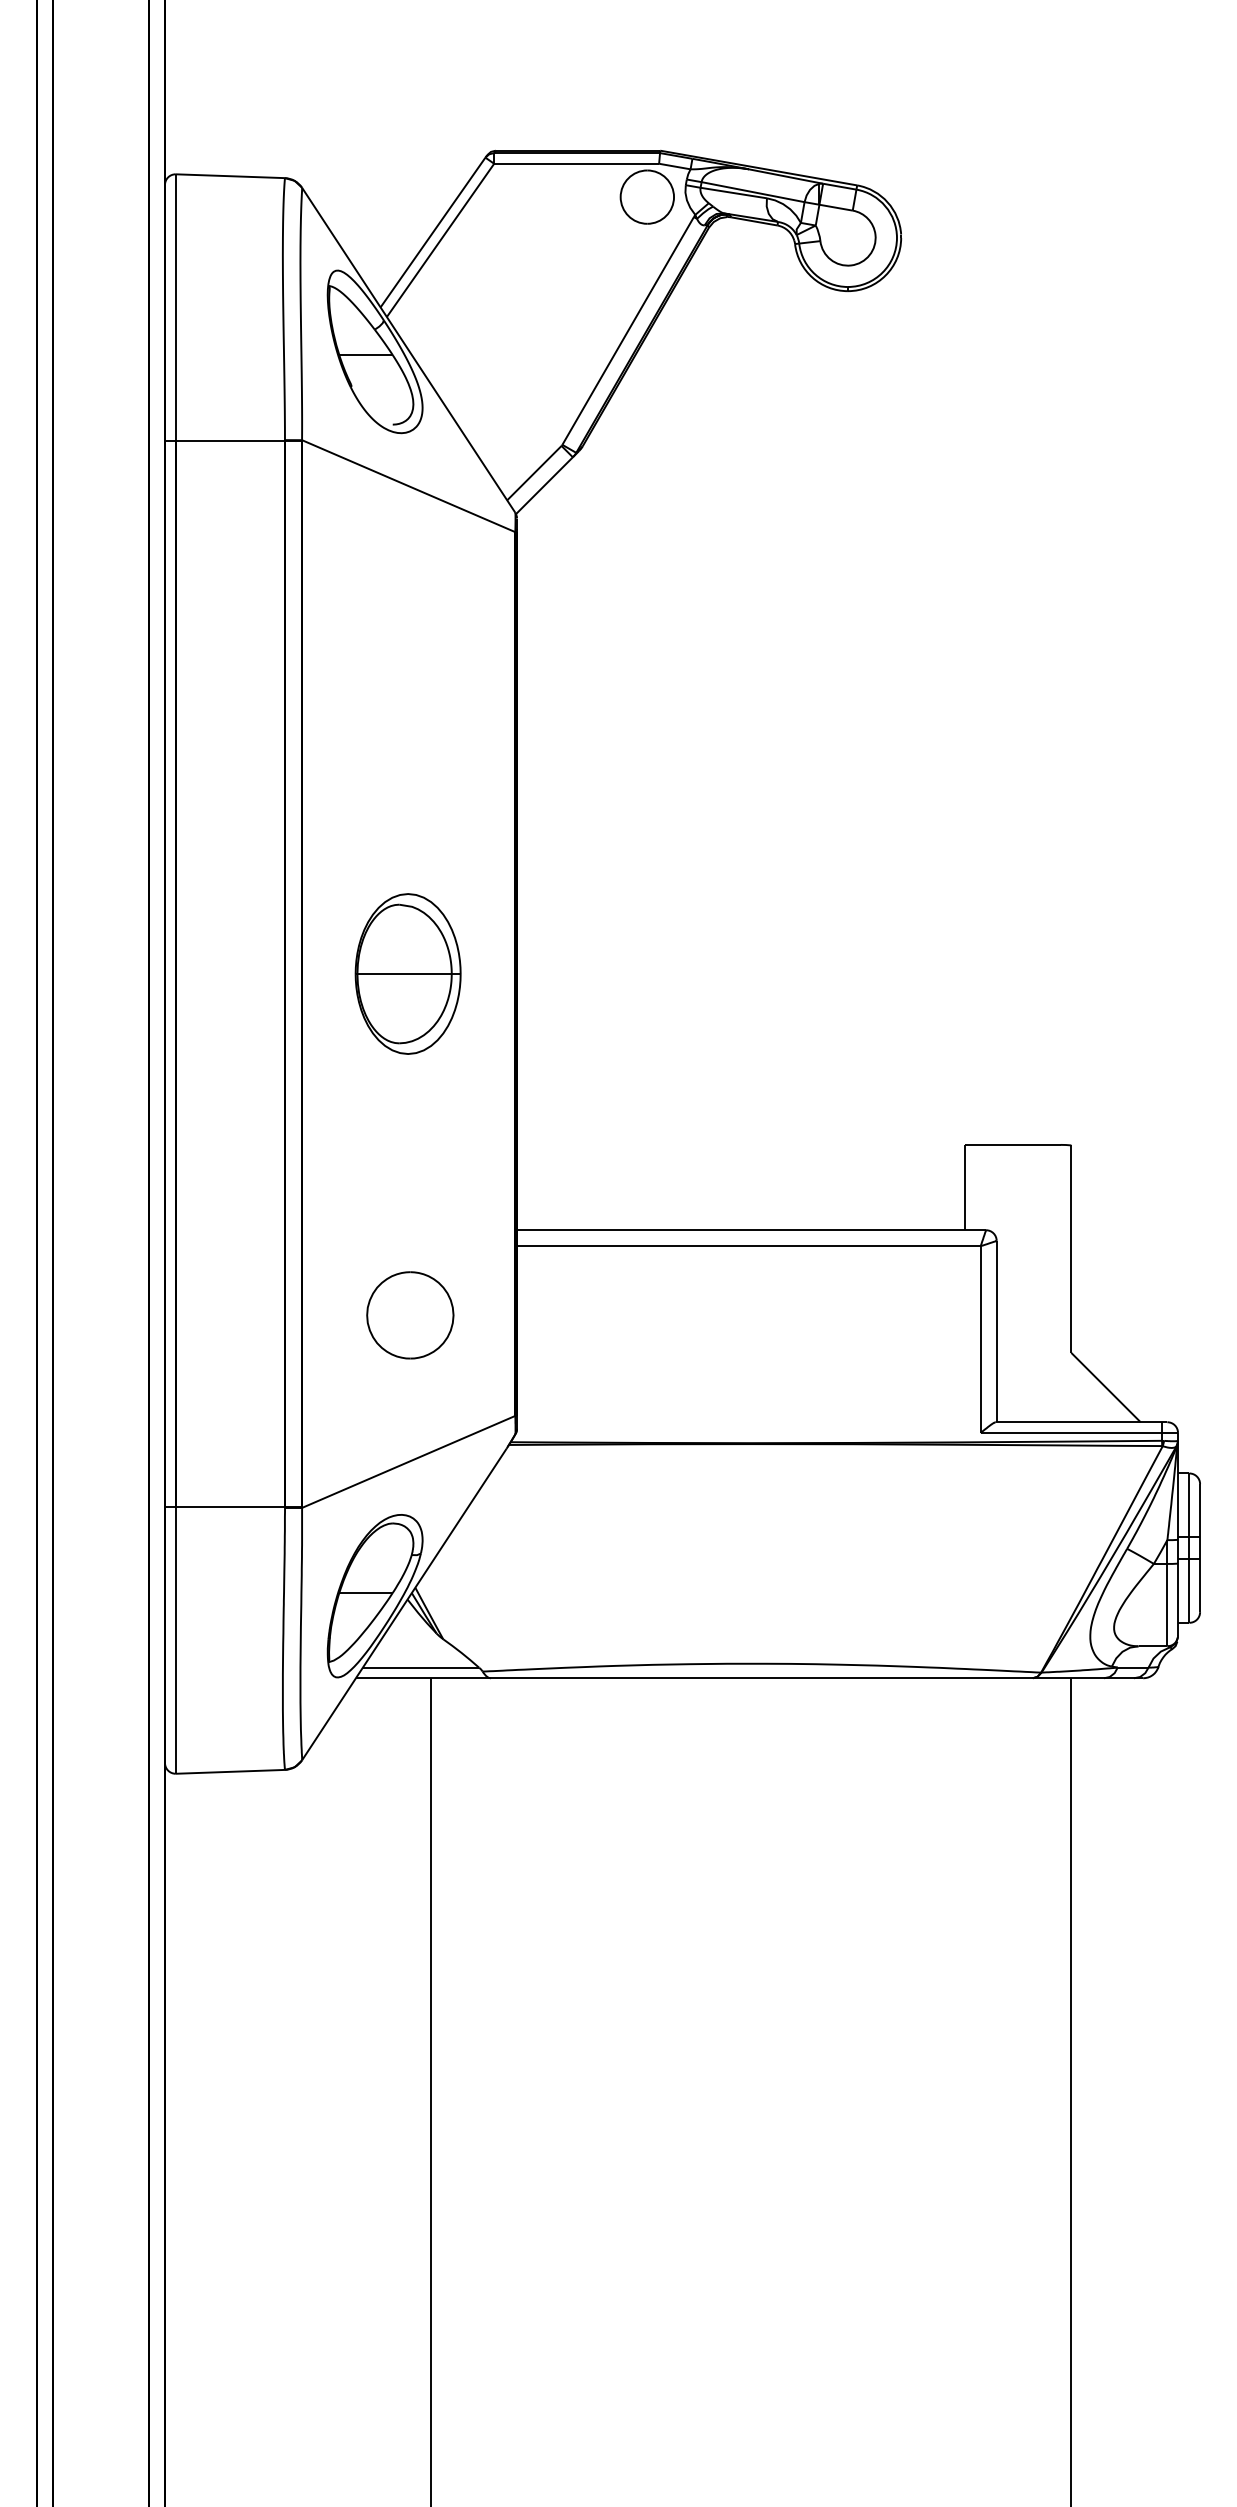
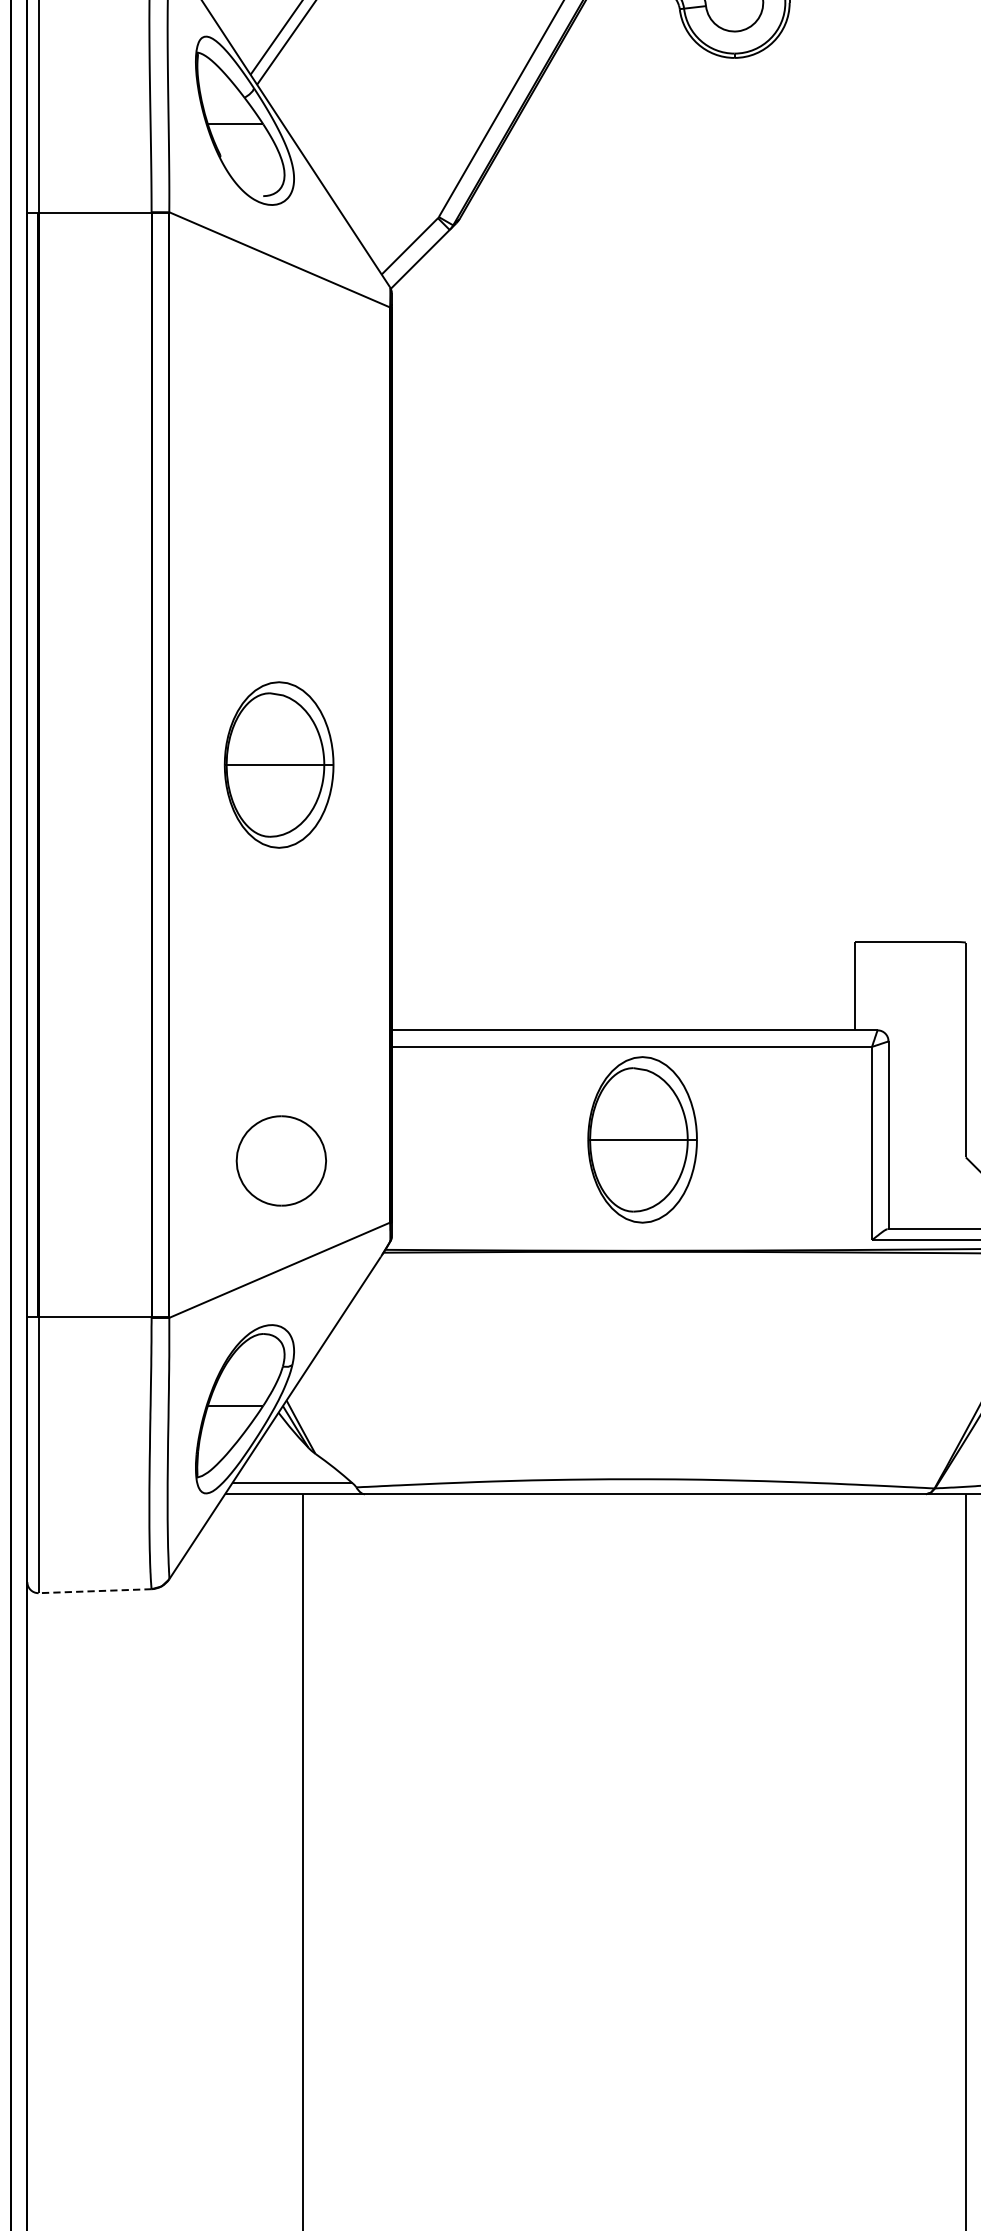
part: (410, 1315) -> (281, 1161), moved
part: (758, 1335) -> (641, 1139), added
line: (230, 1771) -> (95, 1590), solid -> dashed

